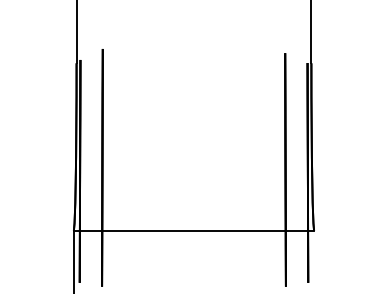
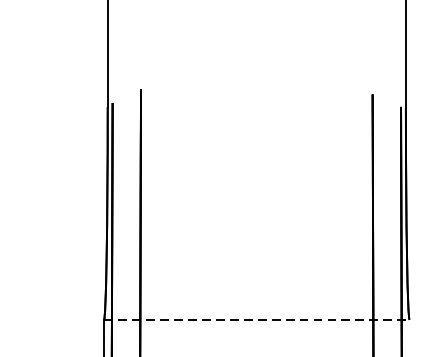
line: (194, 230) -> (257, 319), solid -> dashed

